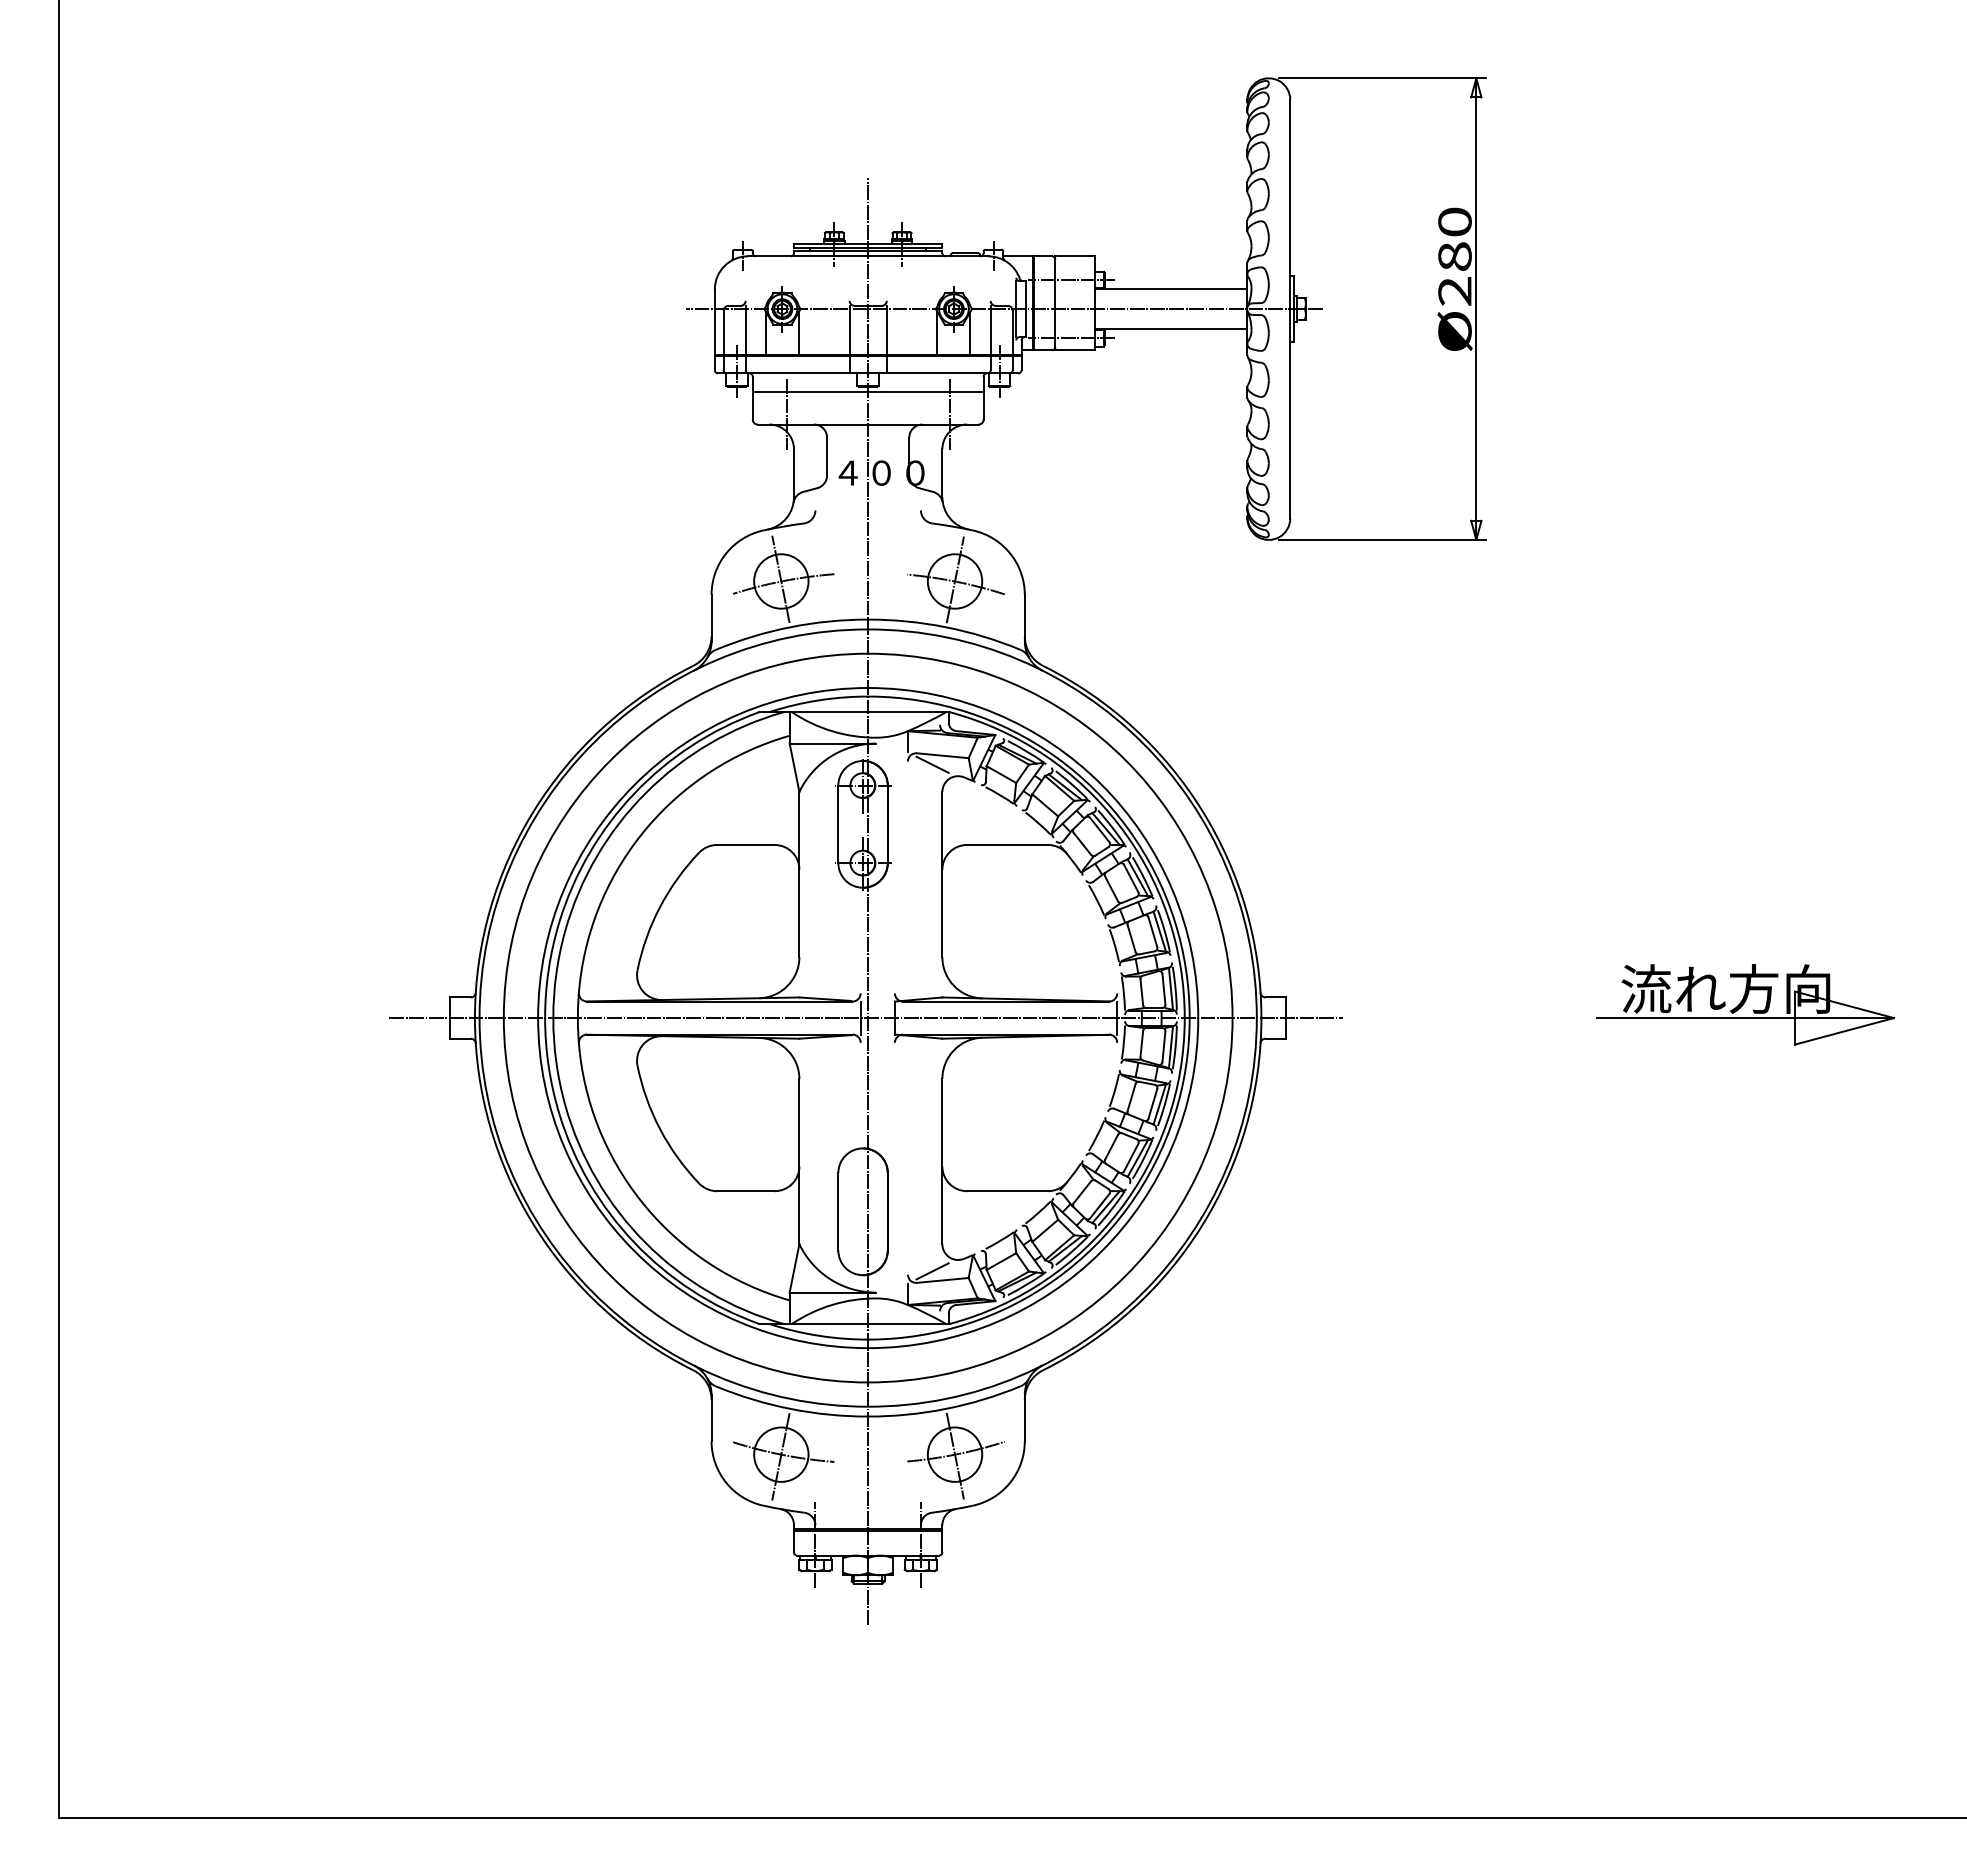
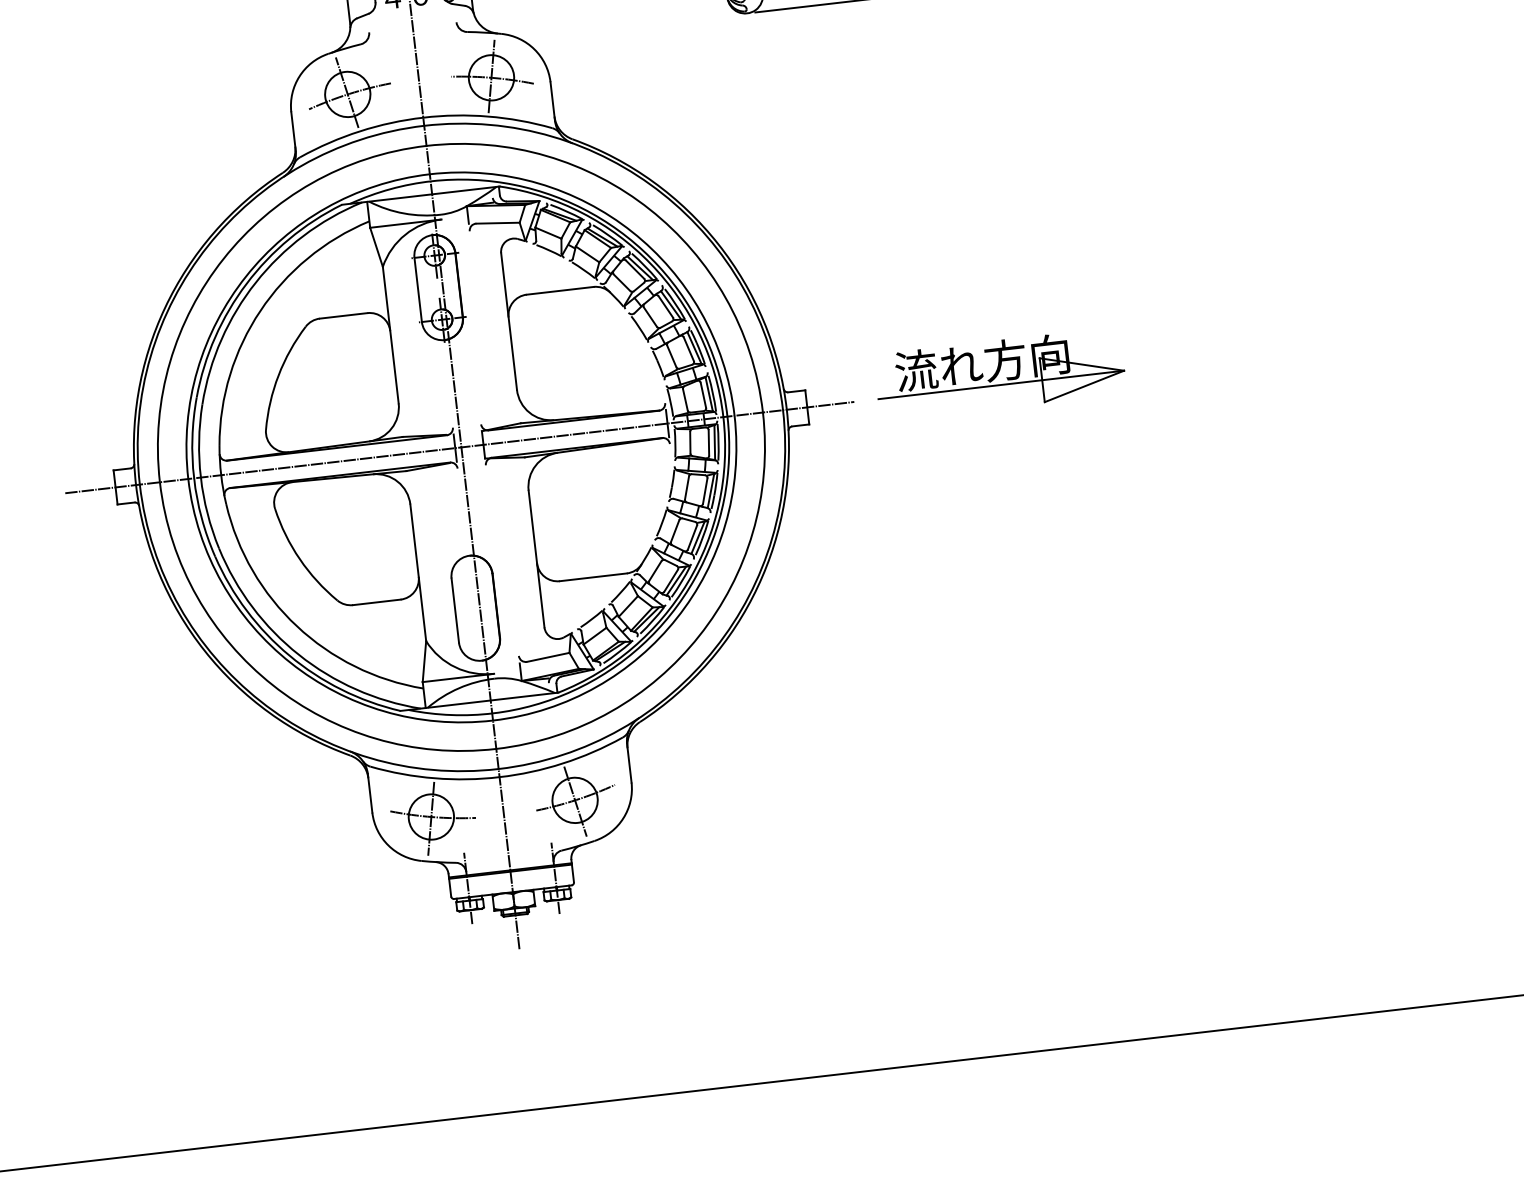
line: (932, 764) -> (490, 231), removed
part: (1745, 1004) -> (999, 373), moved
line: (932, 1271) -> (538, 650), removed

